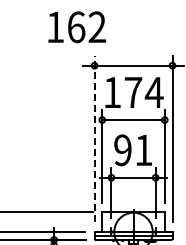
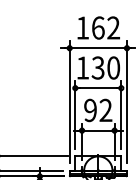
text: (77, 27) -> (99, 28), moved
text: (143, 92) -> (105, 67), 174 -> 130
line: (94, 138) -> (69, 101), dashed -> solid
text: (143, 149) -> (105, 109), 91 -> 92

